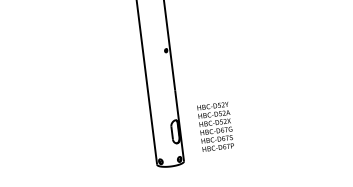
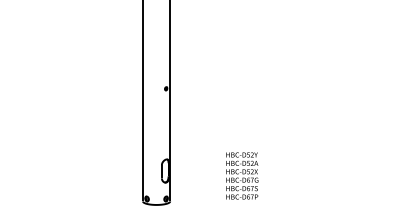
text: (216, 126) -> (242, 175), moved

